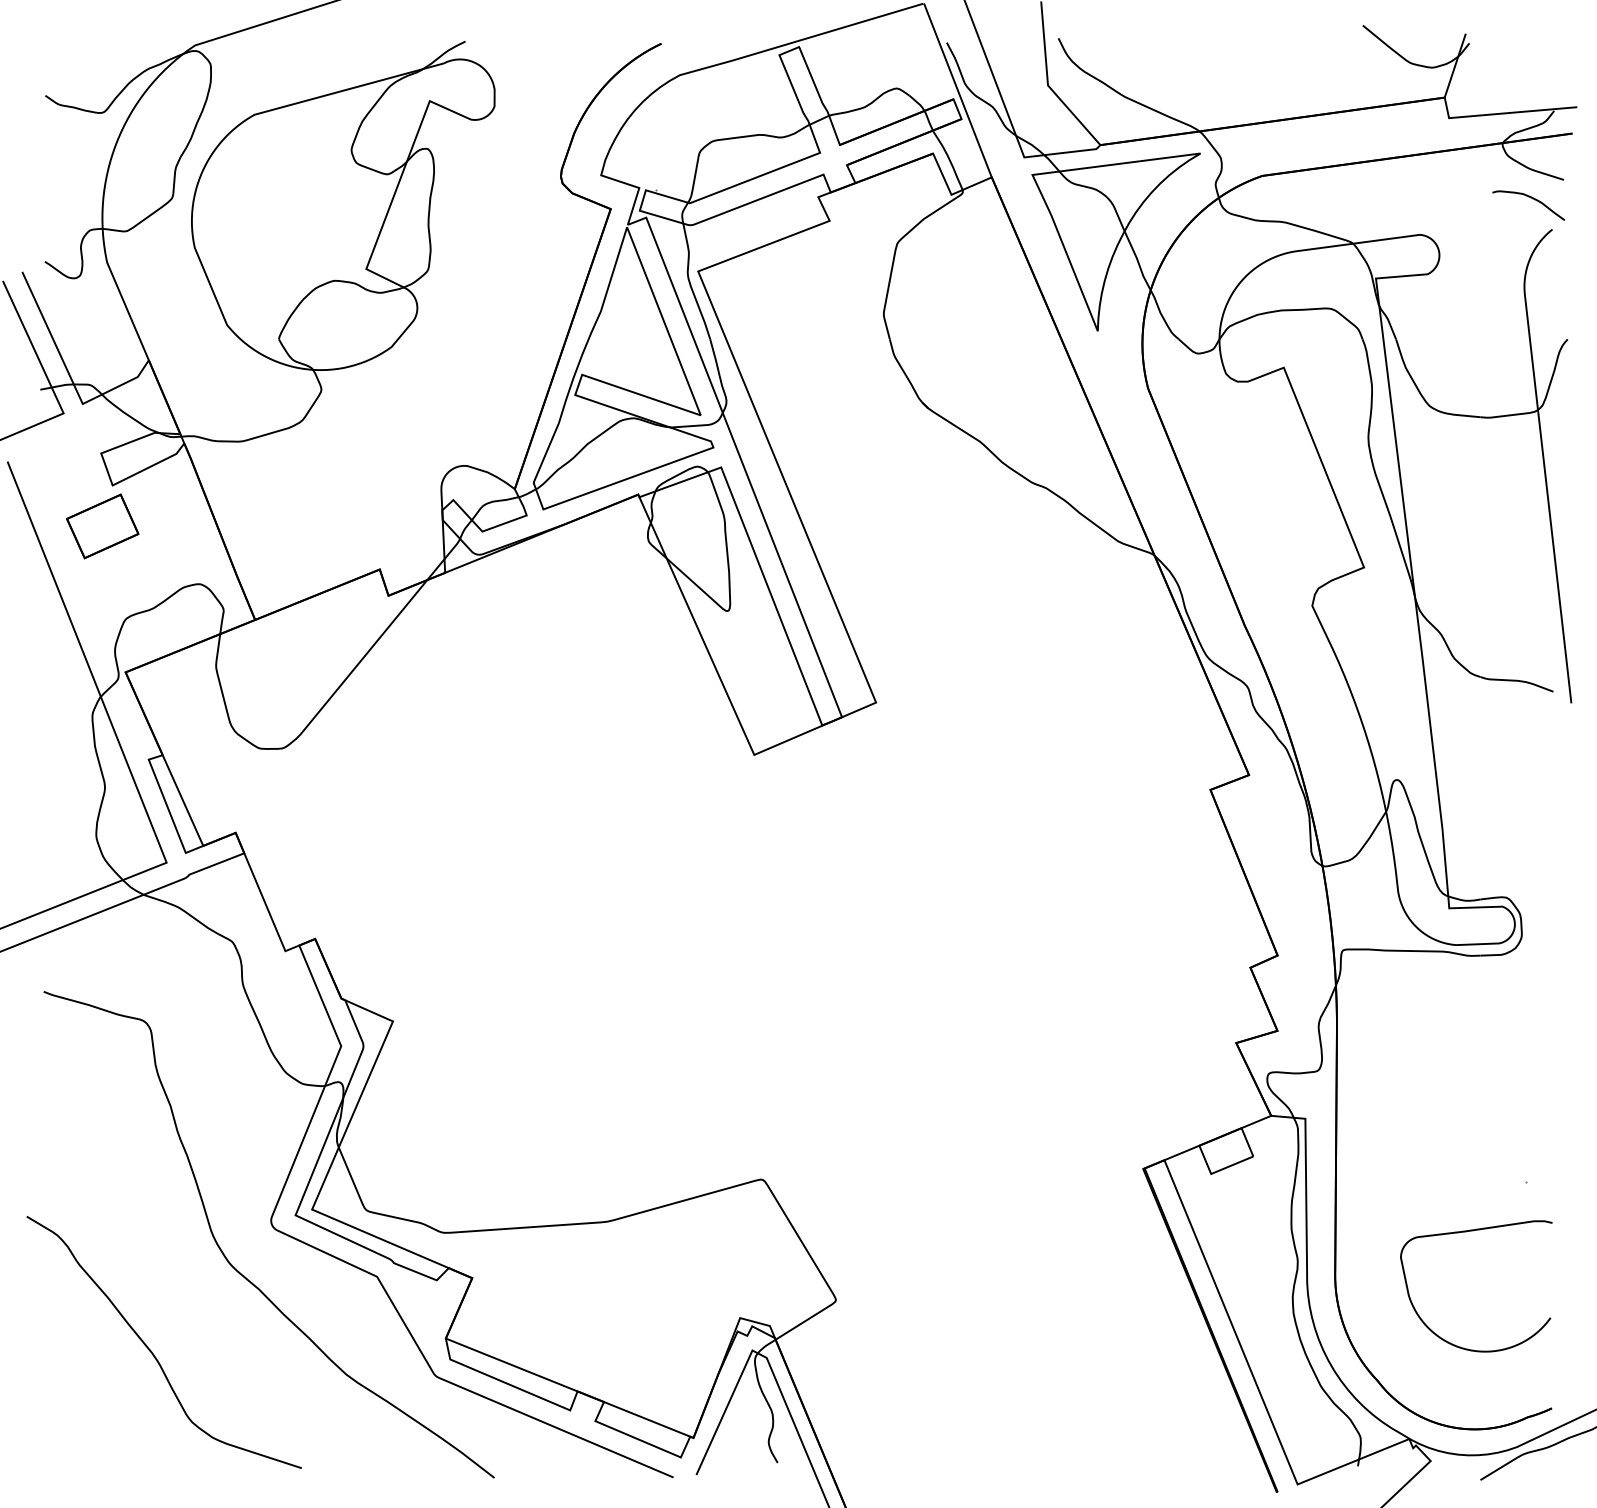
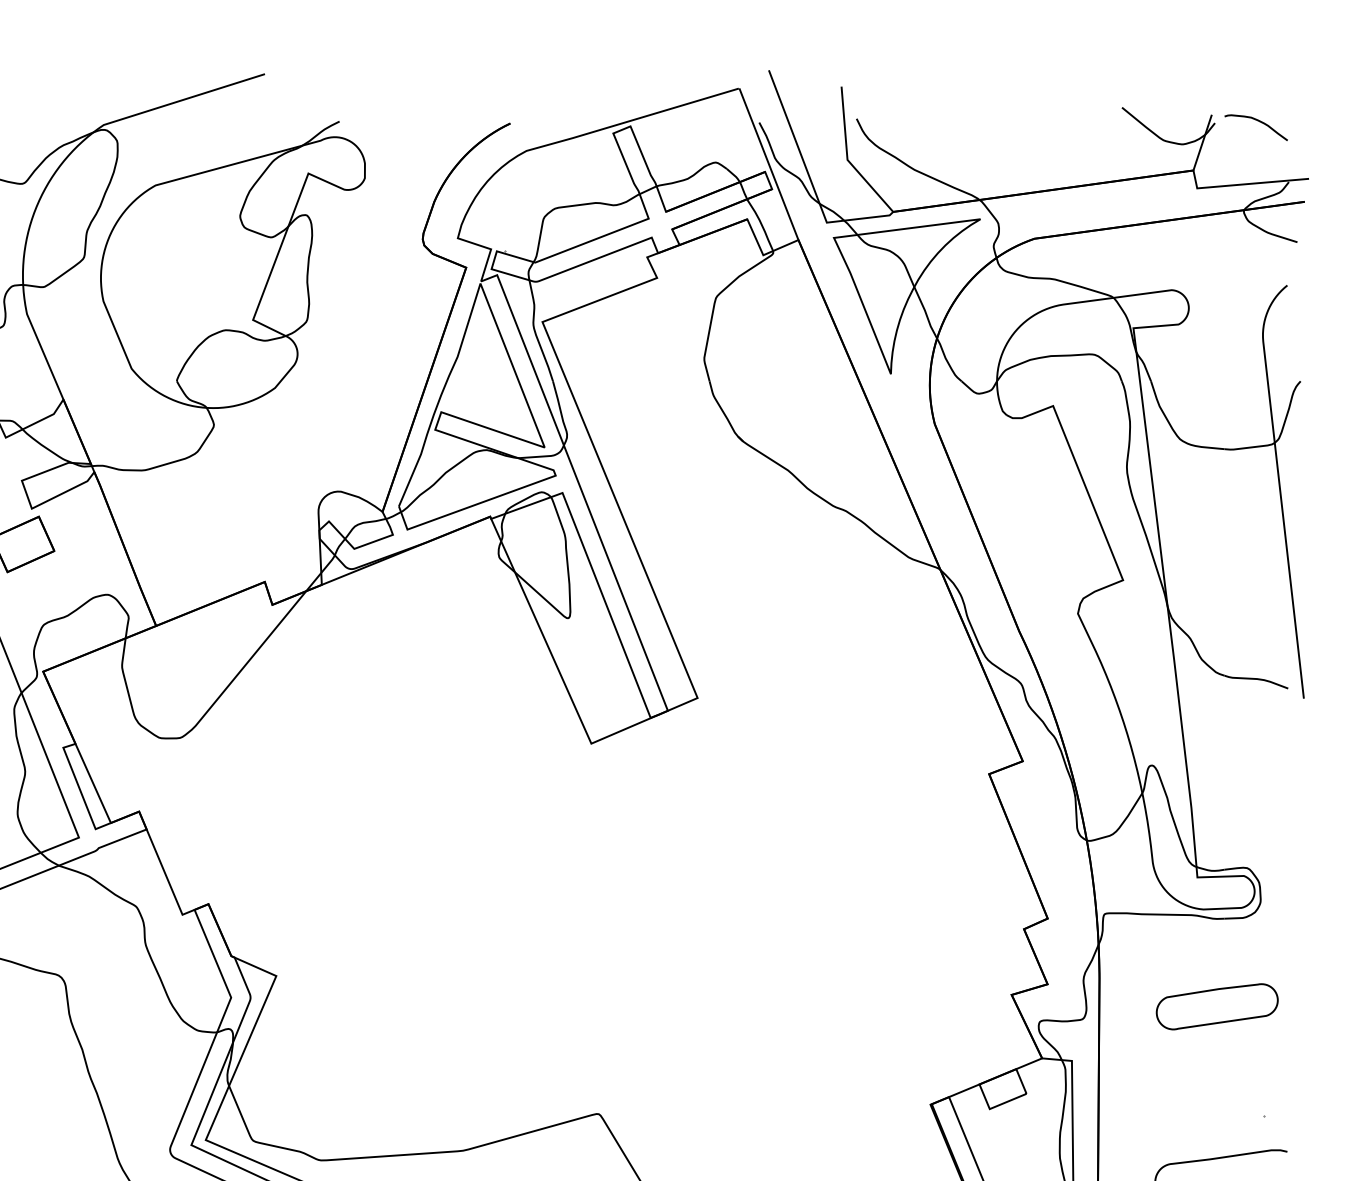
curve: (1532, 199) -> (1259, 122), moved
part: (1471, 1056) -> (1216, 1006), added

